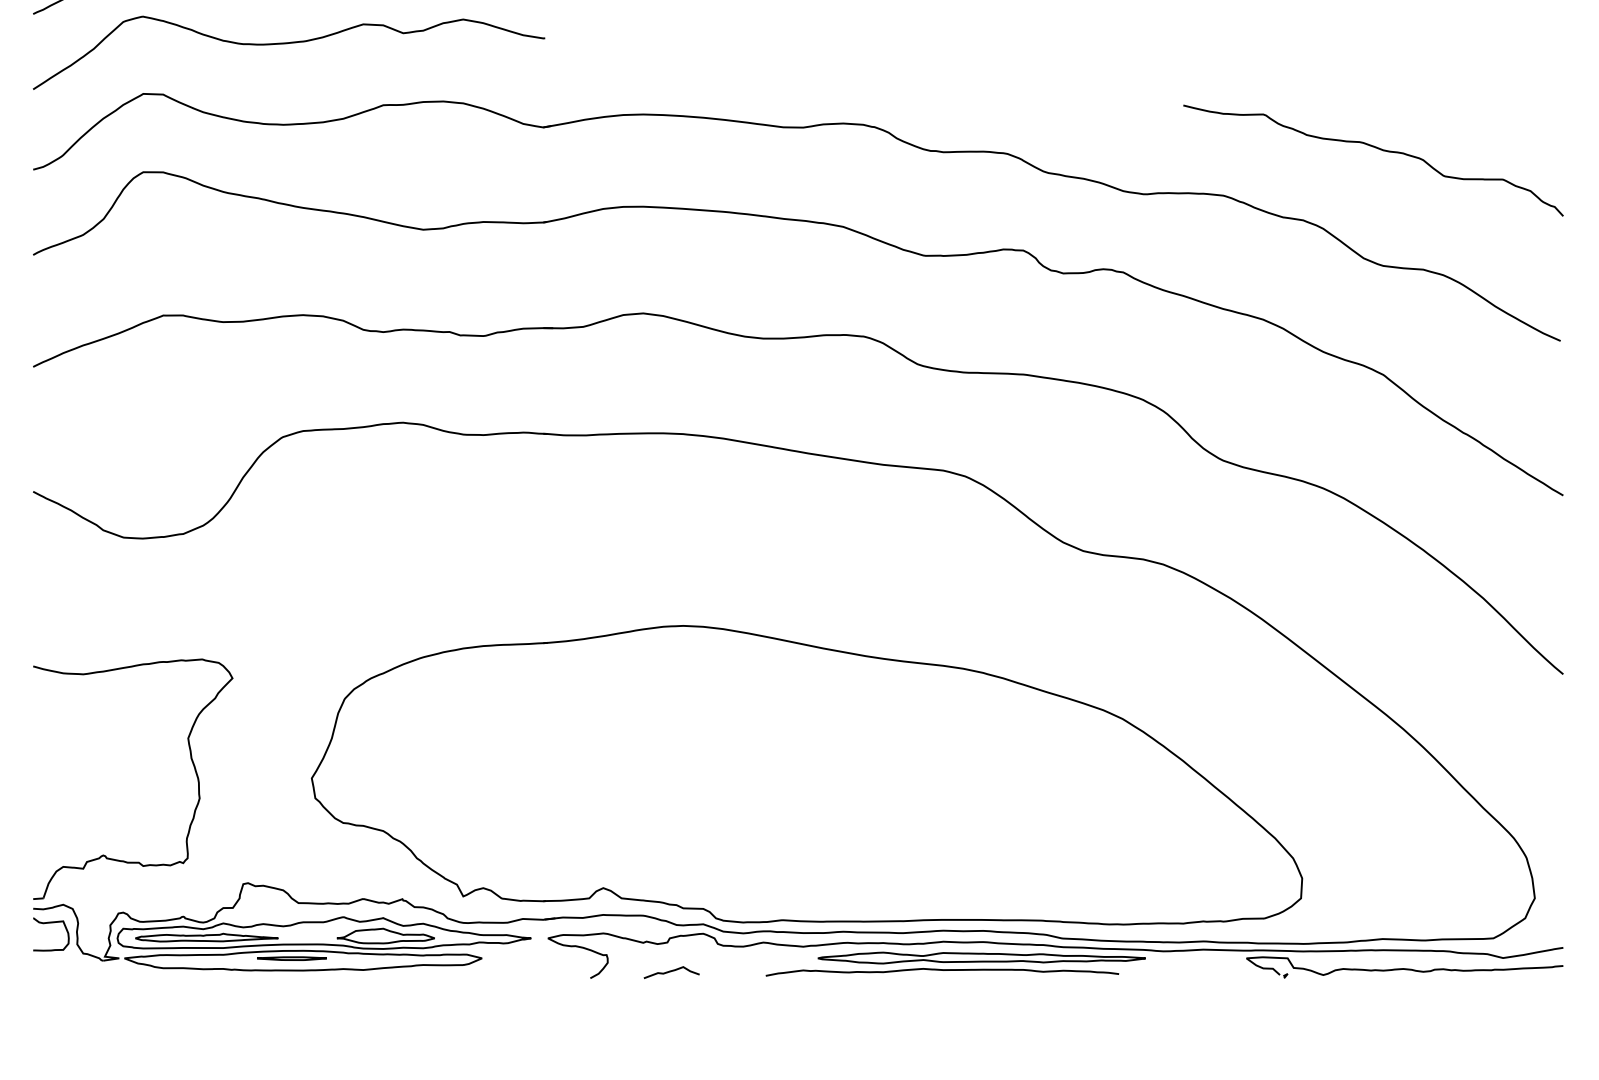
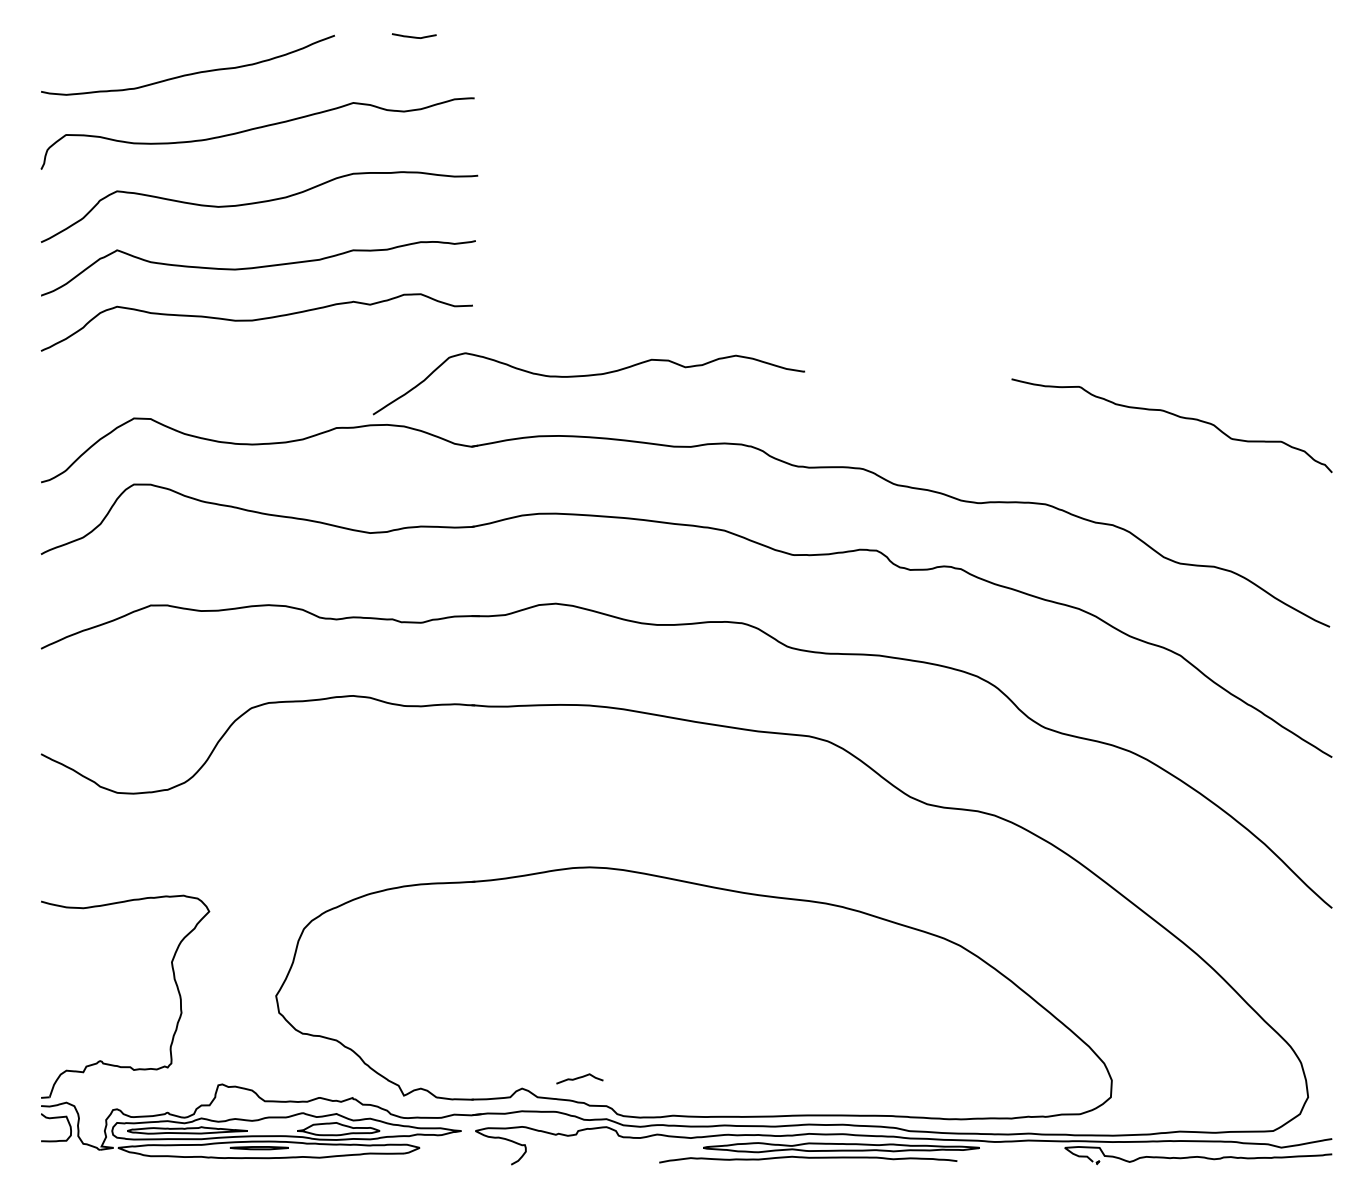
curve: (288, 44) -> (588, 376), moved
curve: (1377, 149) -> (1175, 416), moved
curve: (671, 972) -> (579, 1078), moved

